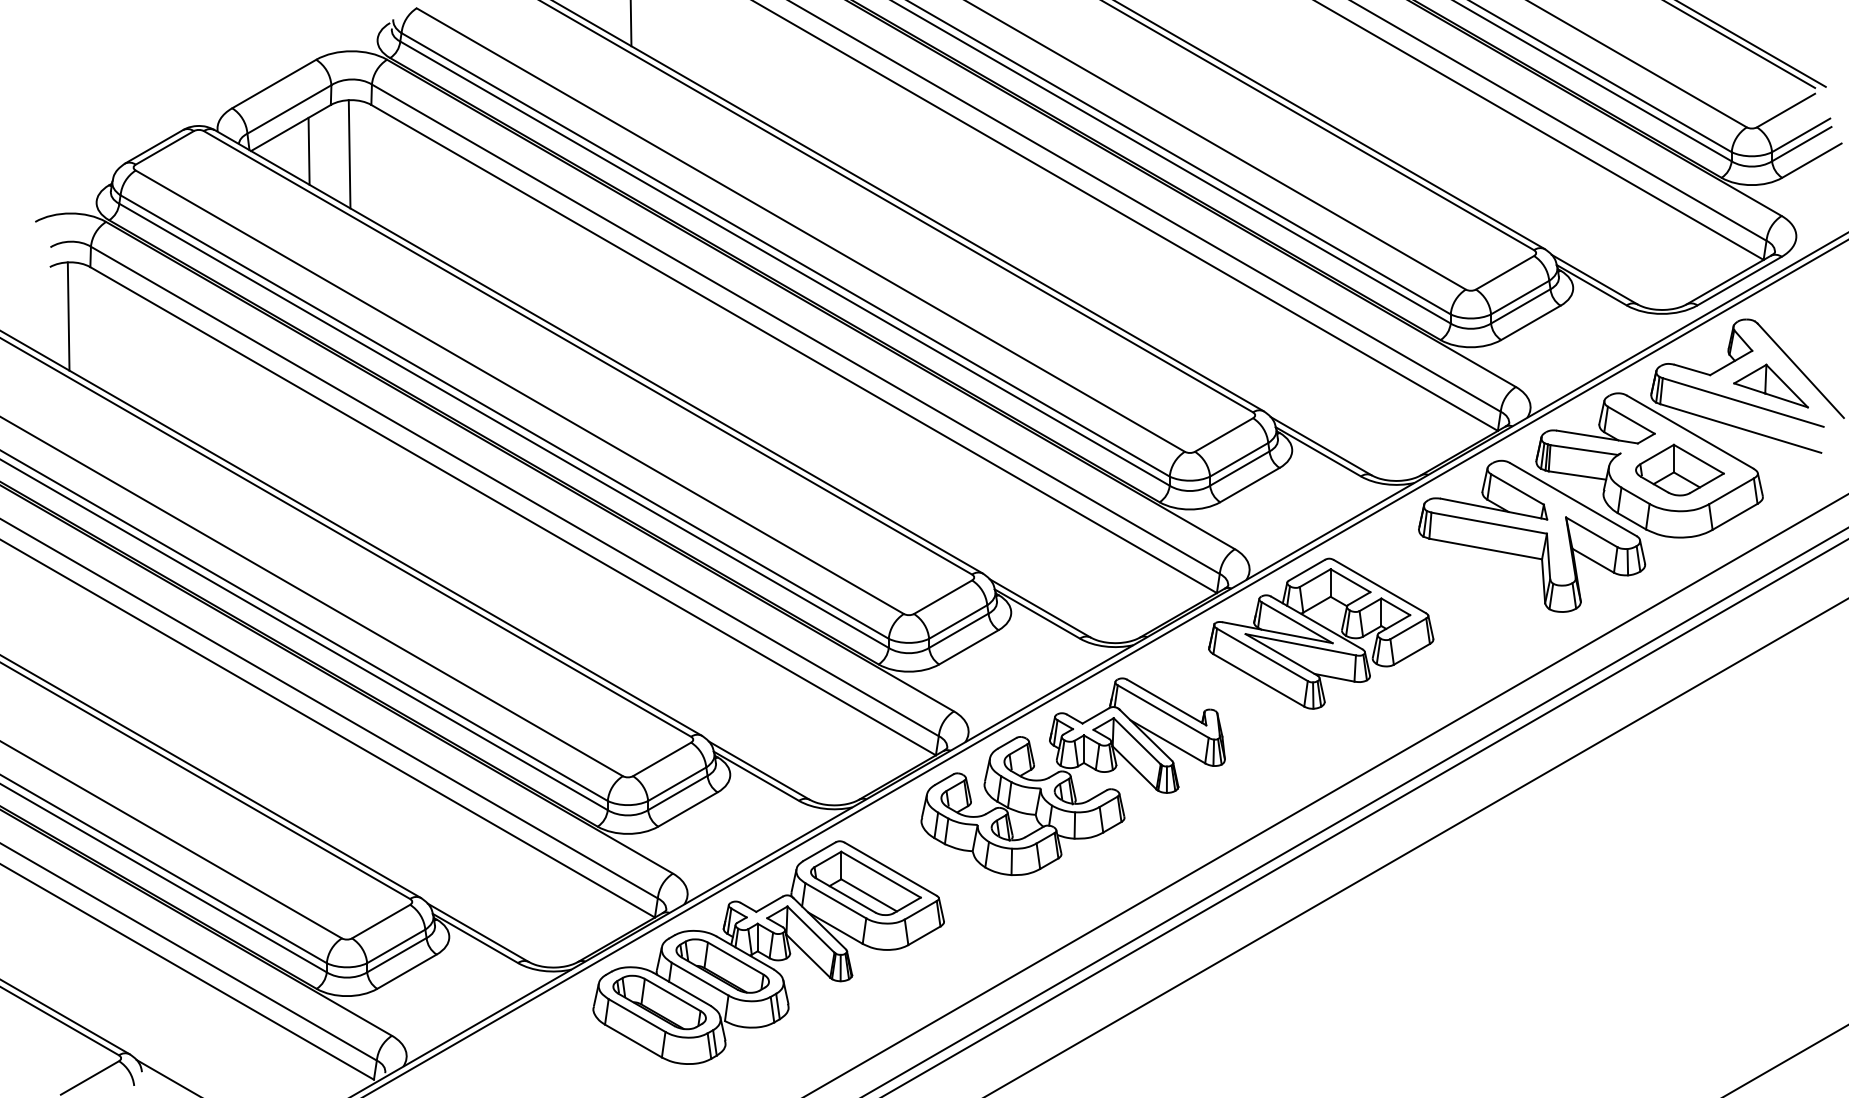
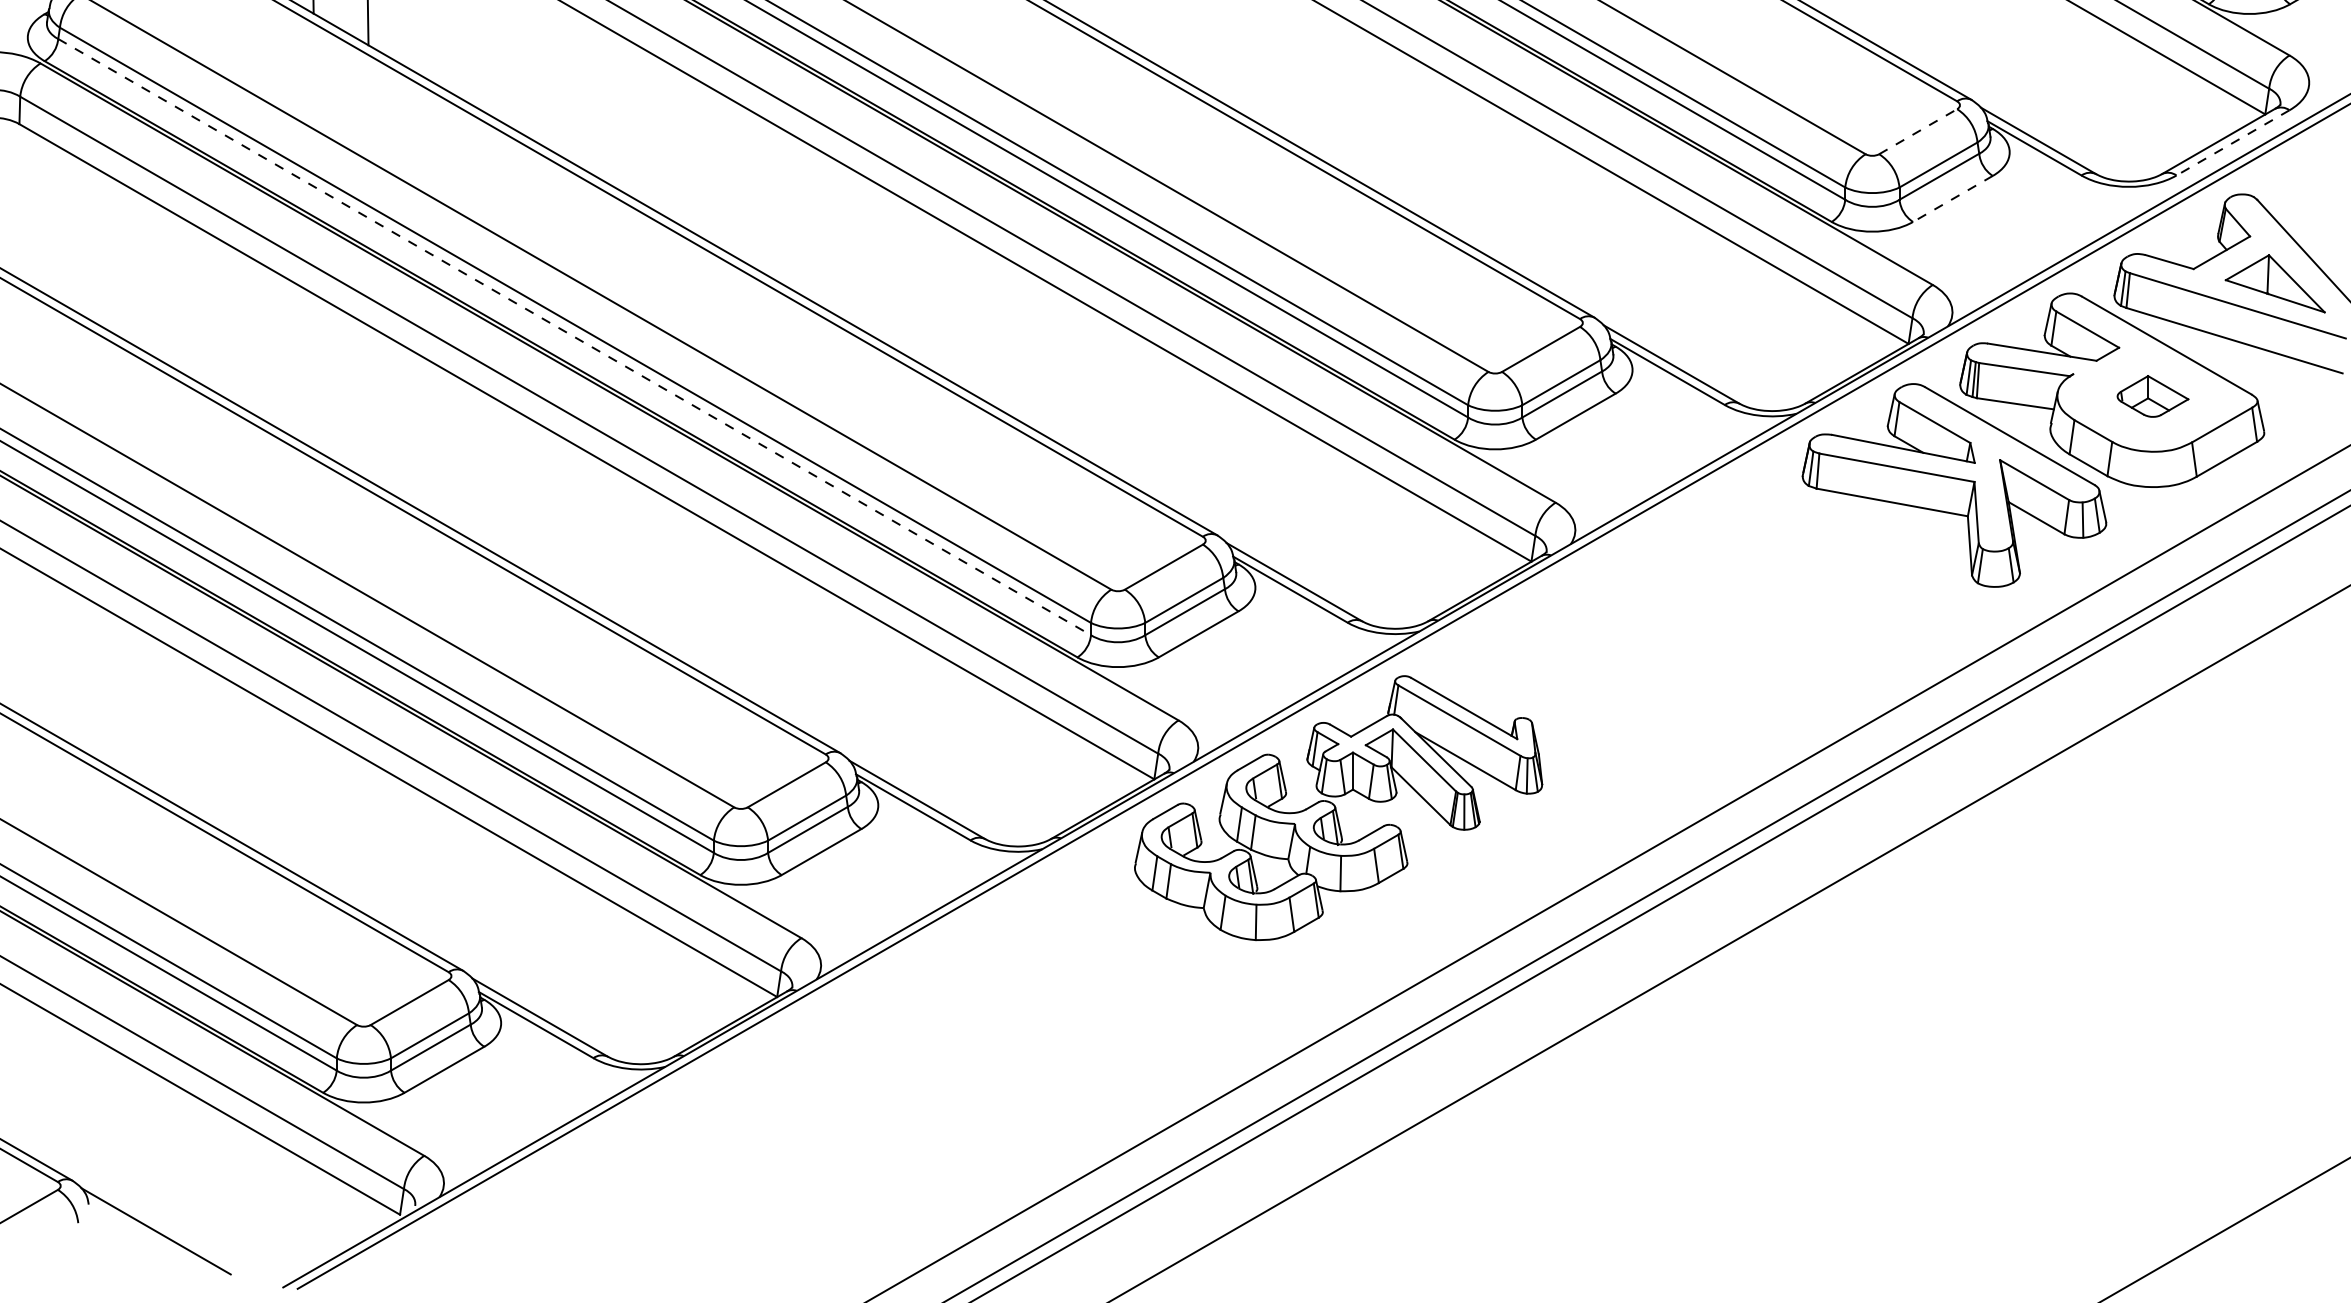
line: (1505, 272) -> (1918, 131), solid -> dashed
line: (1739, 281) -> (2232, 143), solid -> dashed
line: (1530, 323) -> (1952, 199), solid -> dashed
line: (504, 426) -> (575, 338), solid -> dashed
part: (1679, 469) -> (2152, 395), size x0.6
part: (1321, 633) -> (1671, 615), removed
part: (768, 952) -> (929, 1043), removed

